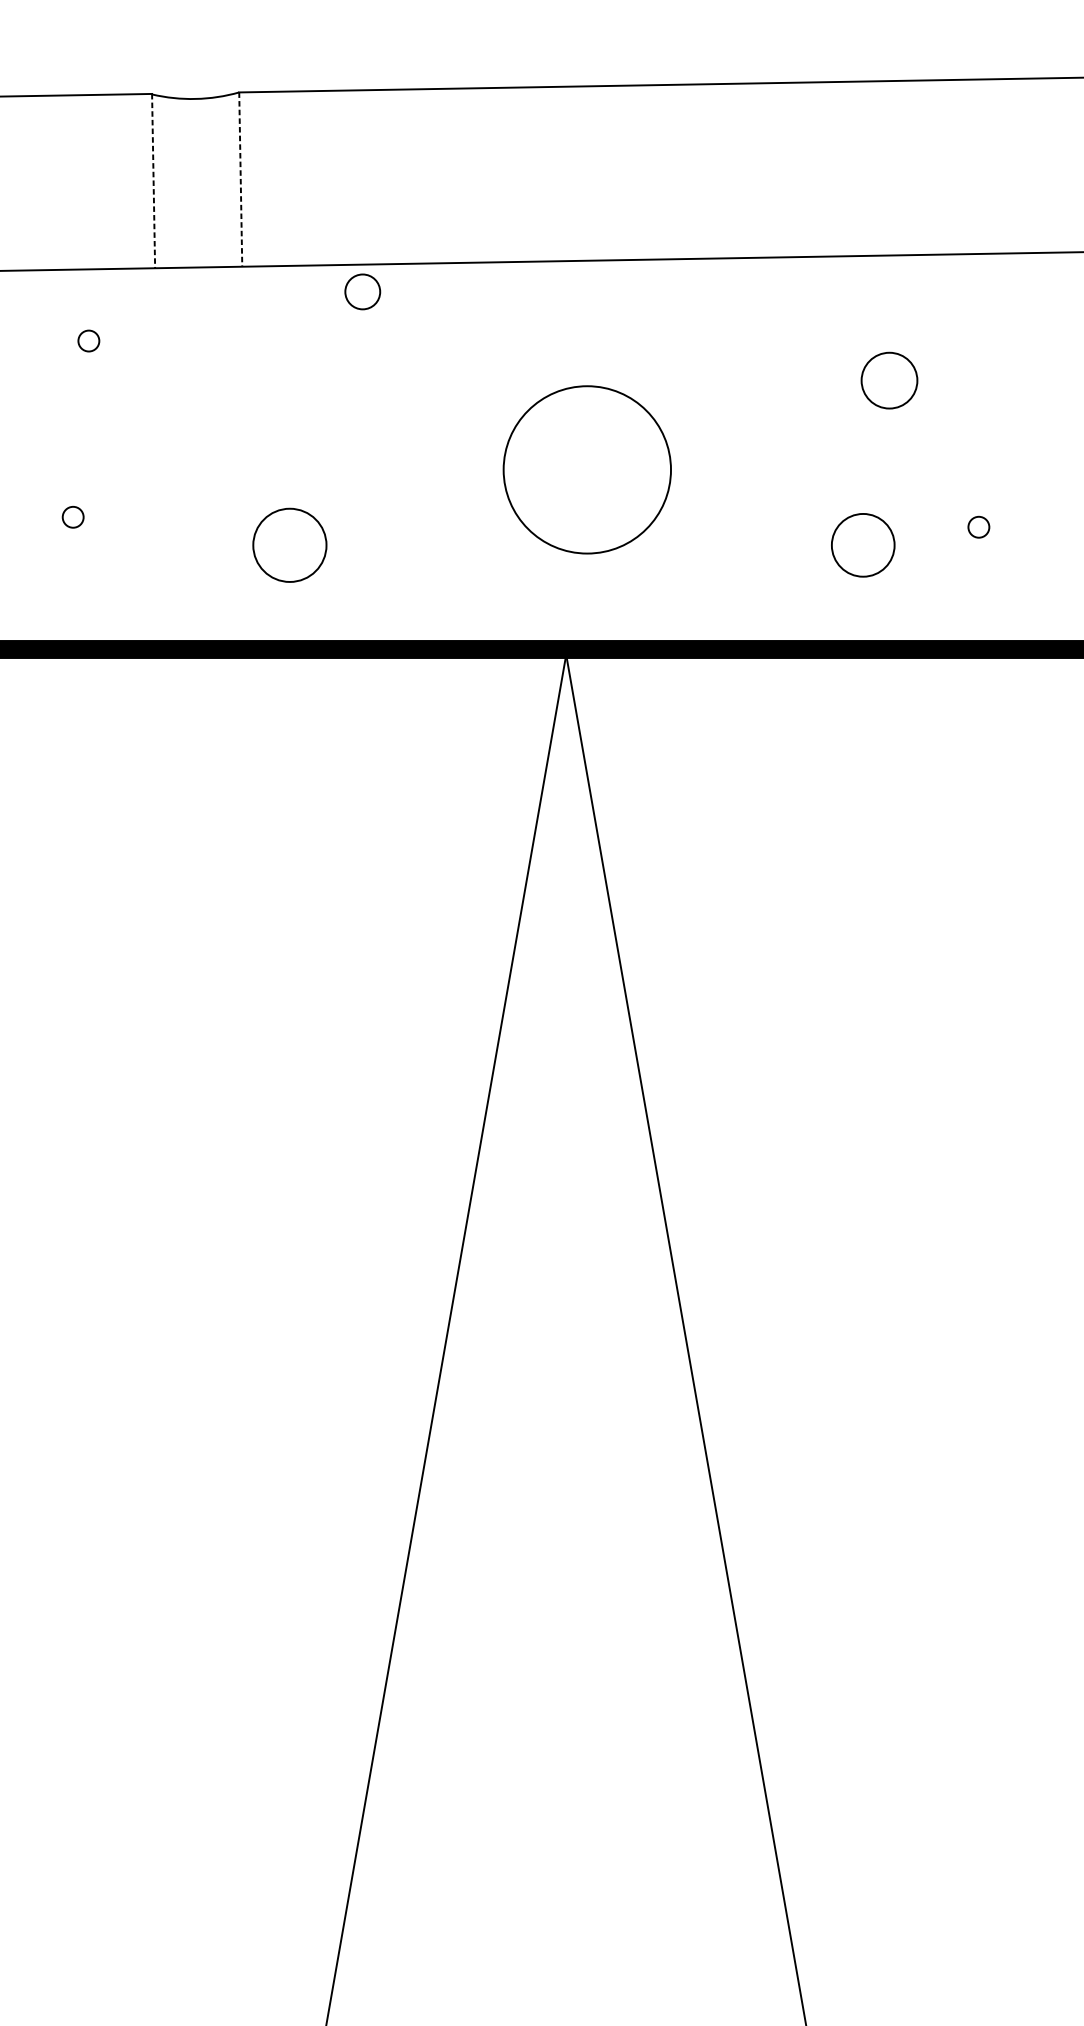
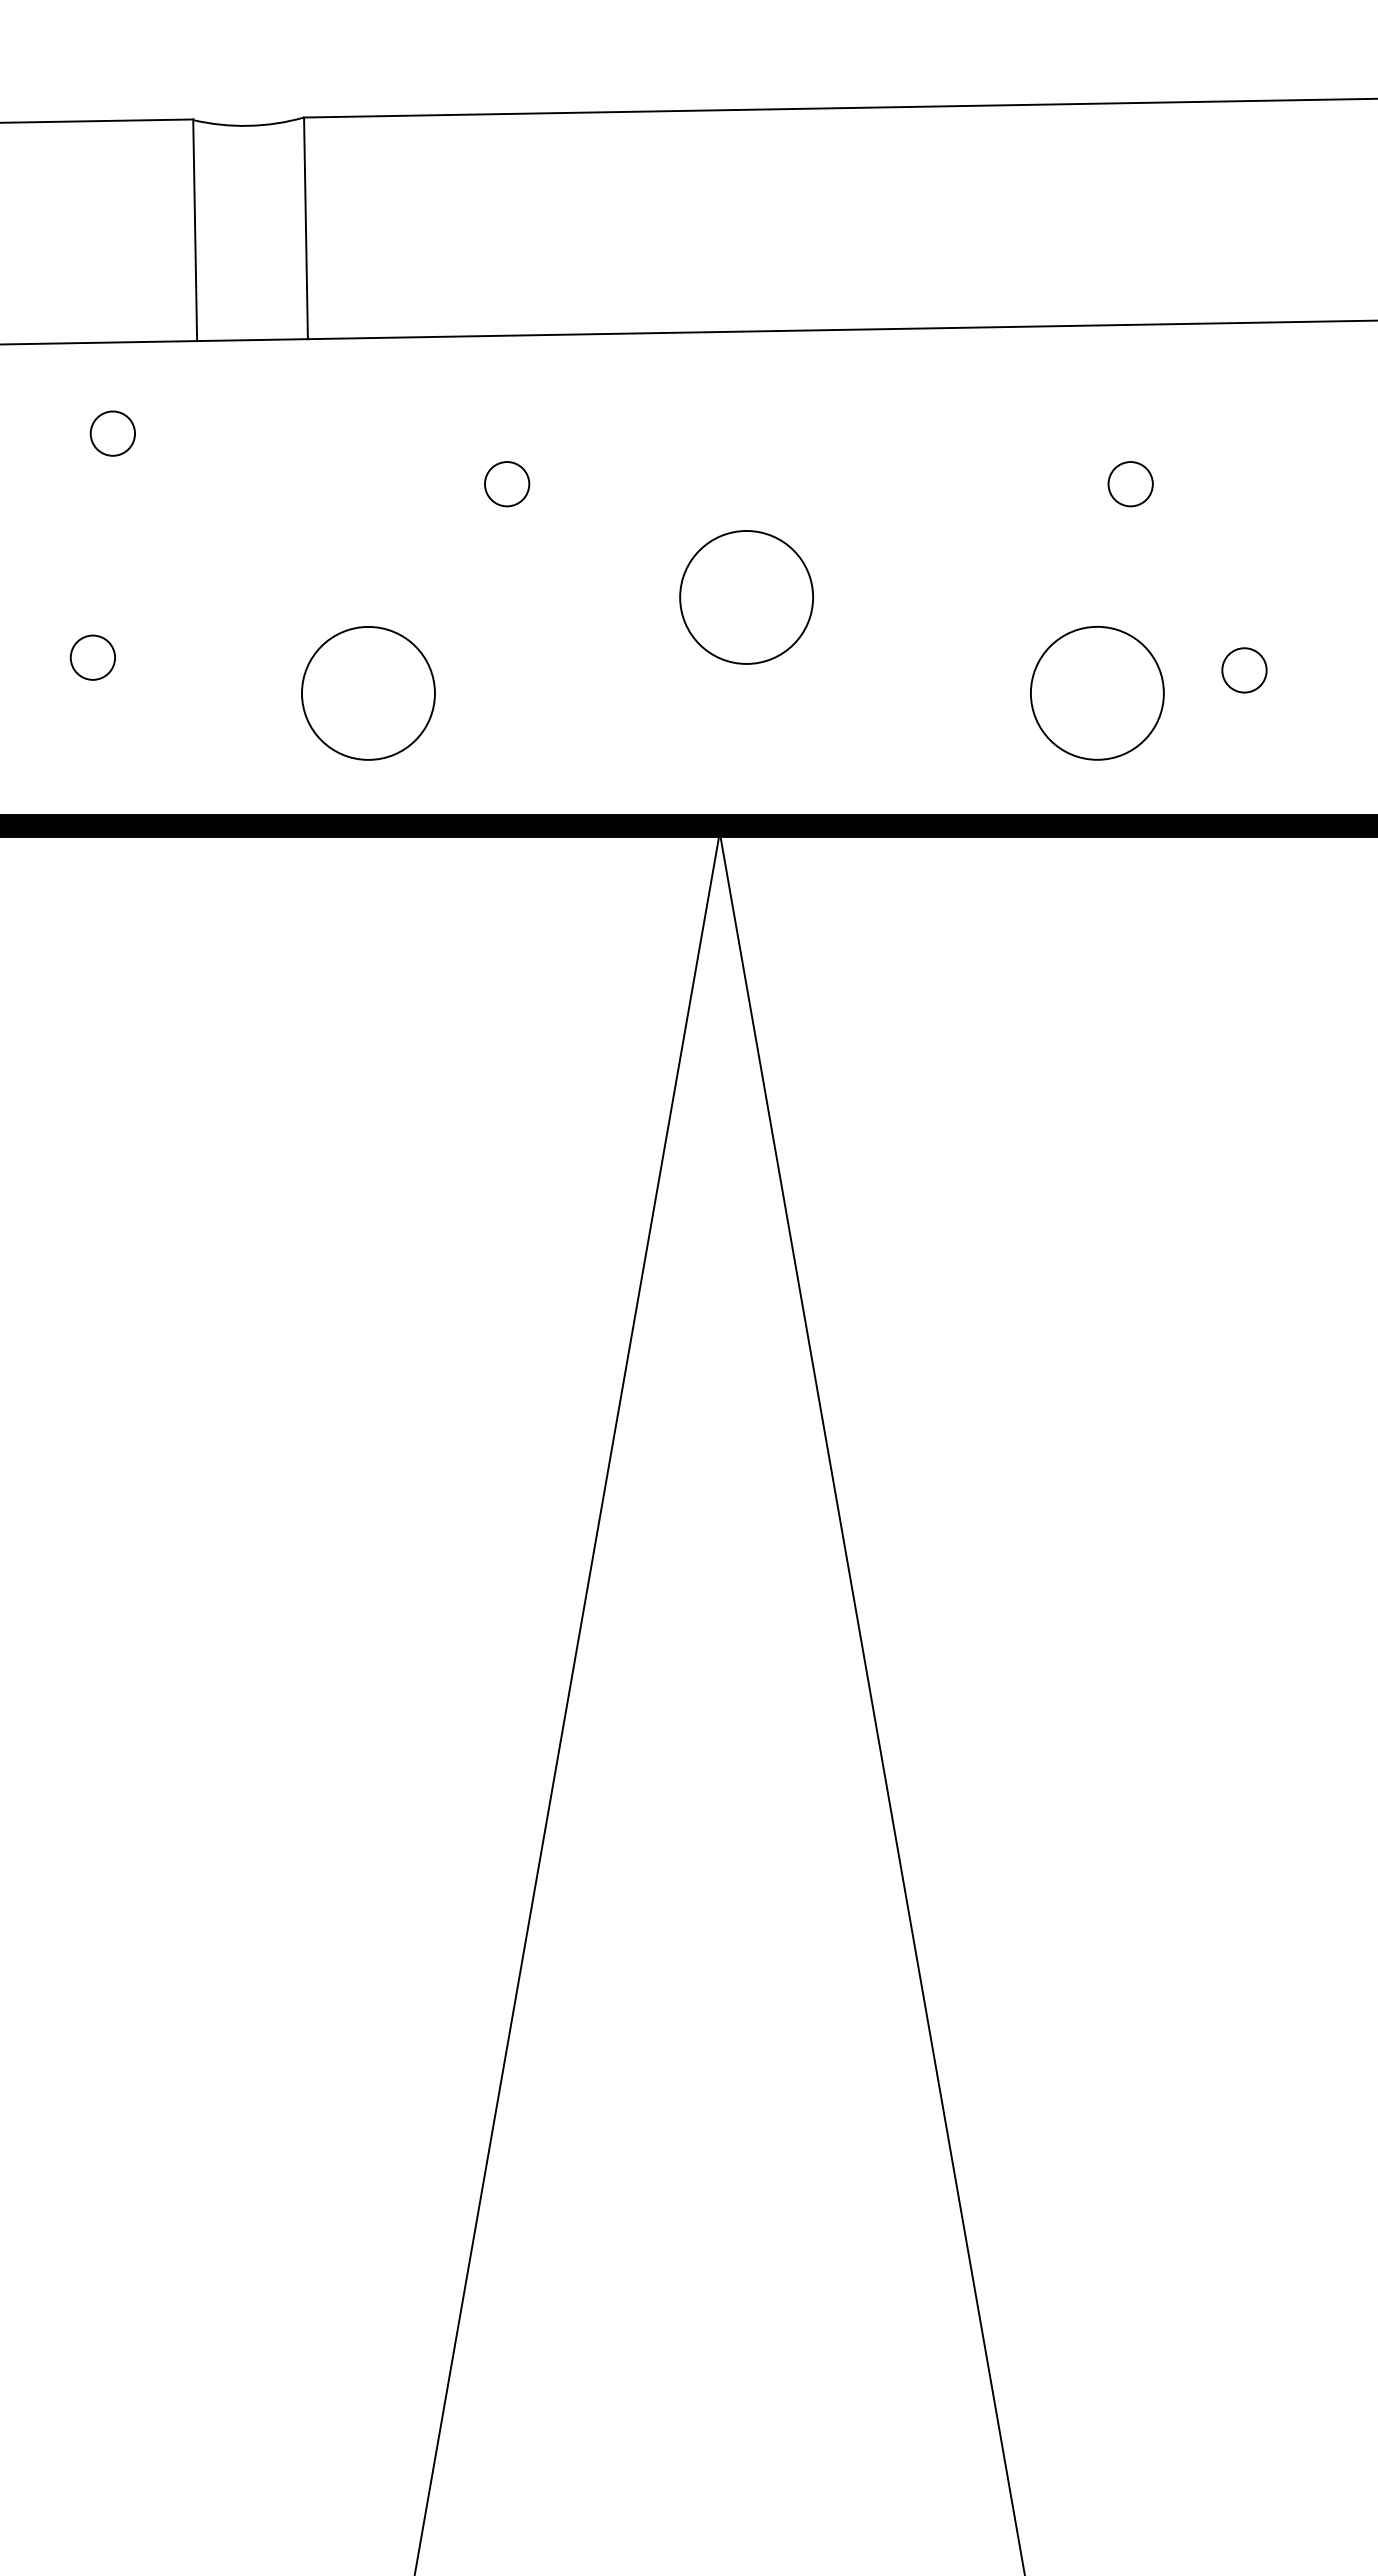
line: (240, 179) -> (305, 228), dashed -> solid
line: (153, 181) -> (195, 230), dashed -> solid
circle: (363, 292) -> (507, 484), moved
circle: (88, 340) -> (112, 433), size x1.67
circle: (889, 381) -> (1130, 484), size x0.62
circle: (587, 469) -> (746, 596), size x0.62
circle: (72, 517) -> (92, 657), size x1.67
circle: (978, 527) -> (1244, 670), size x1.67
circle: (289, 544) -> (367, 692), size x1.43
circle: (863, 545) -> (1097, 693), size x1.67

